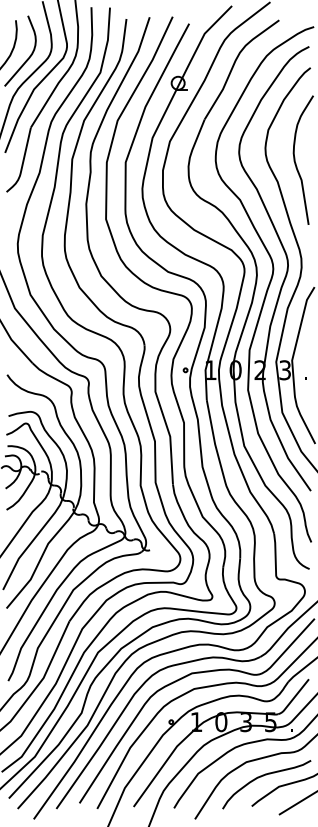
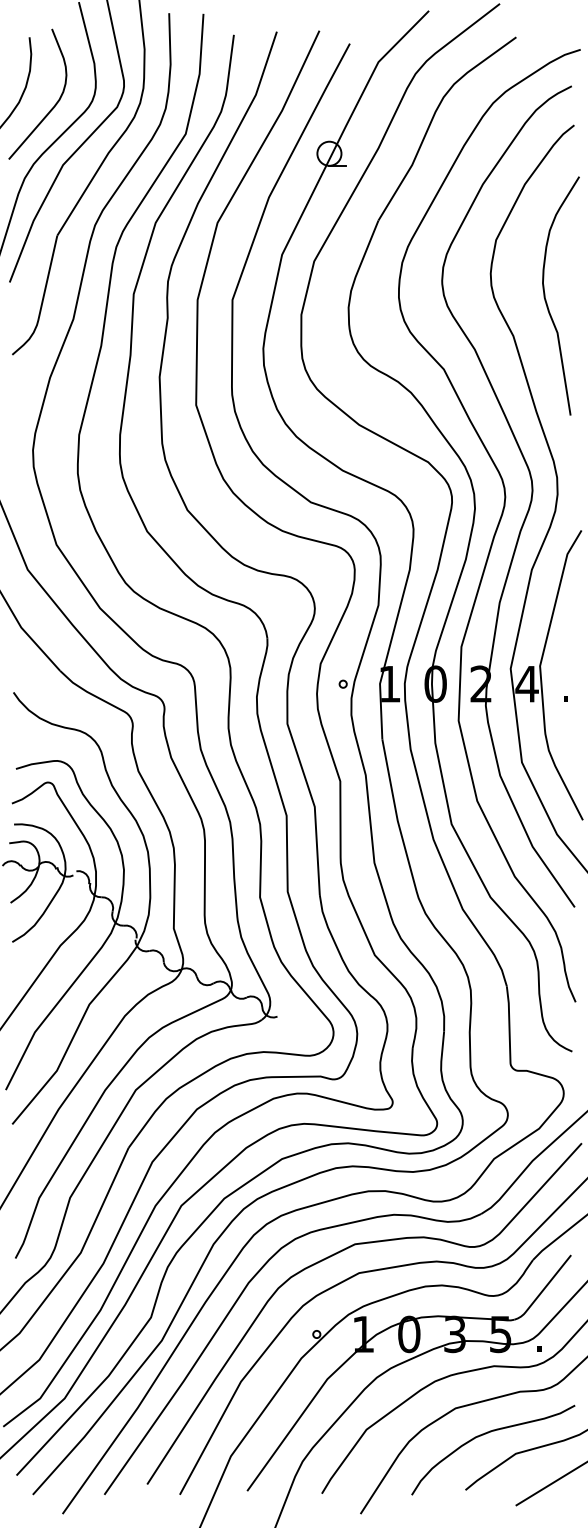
text: (284, 370) -> (525, 684), 3 -> 4

